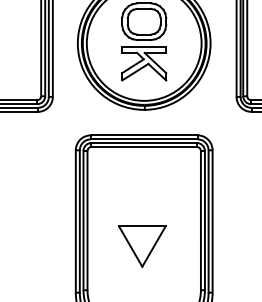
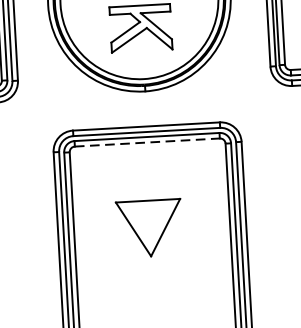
line: (144, 147) -> (147, 143), solid -> dashed
part: (142, 246) -> (149, 228), moved

